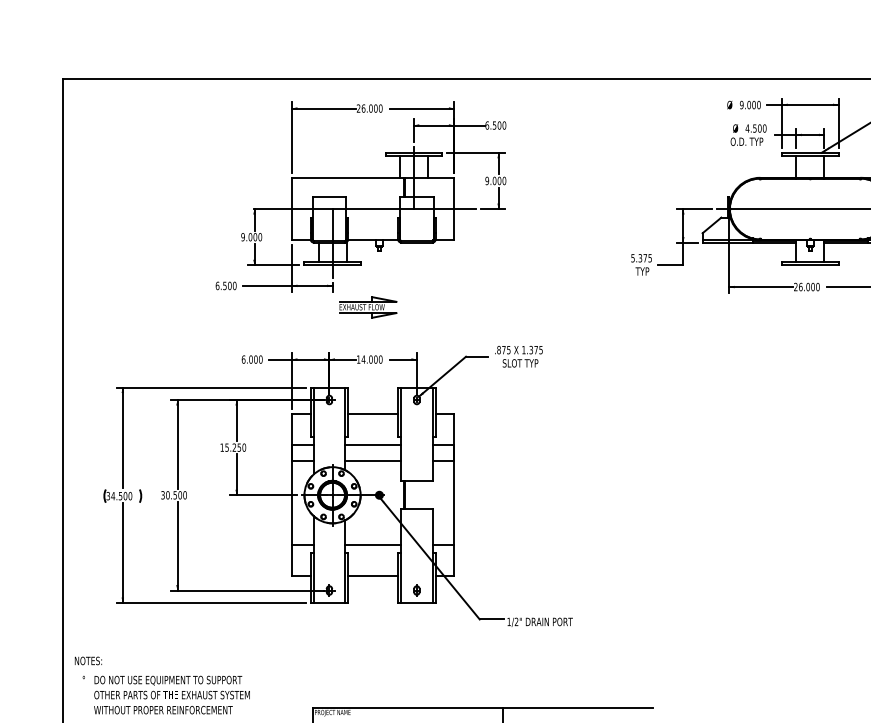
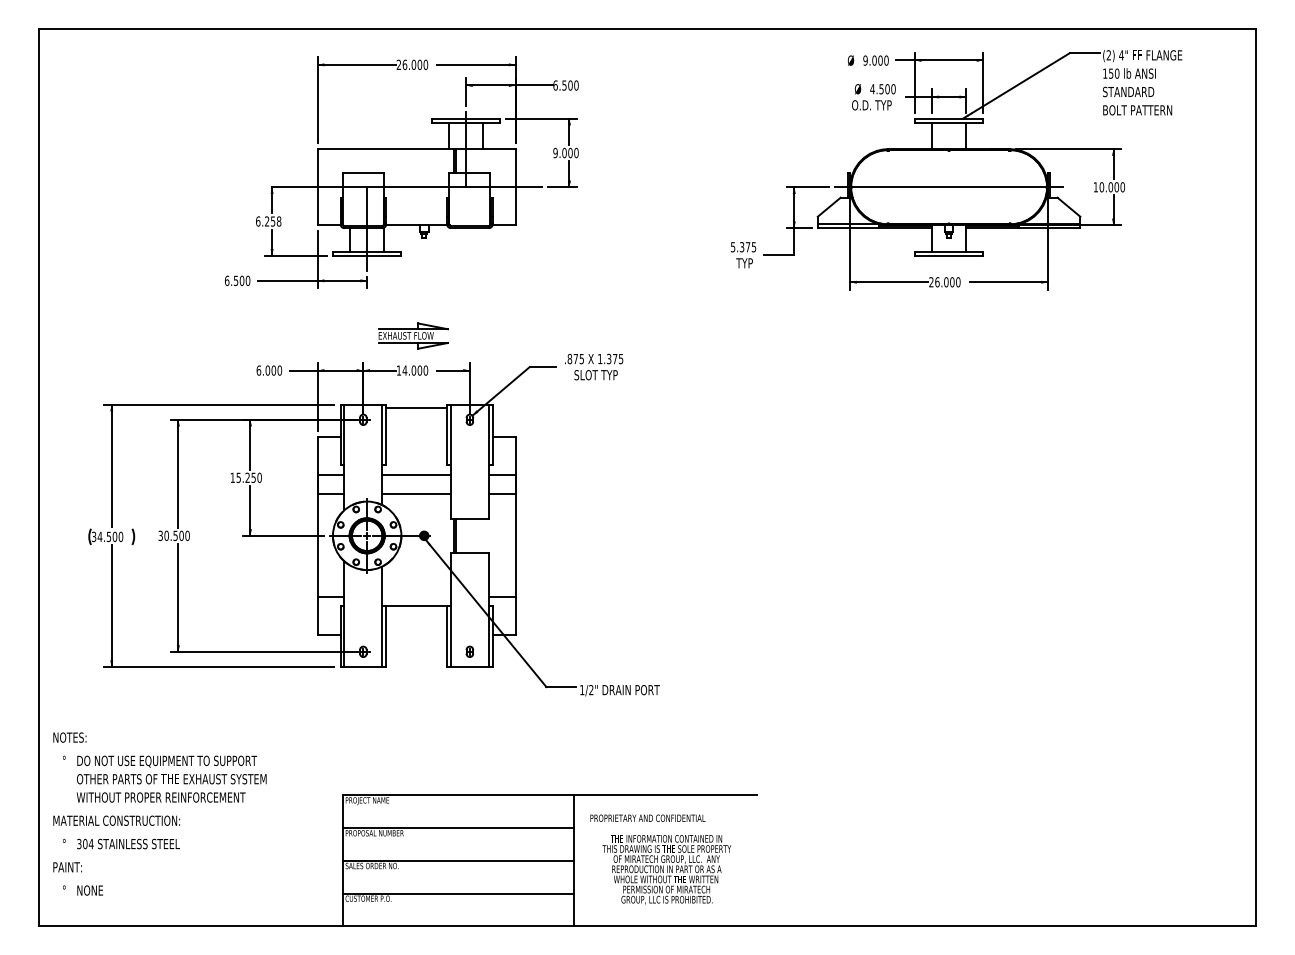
text: (251, 237) -> (268, 221), 9.000 -> 6.258
part: (368, 306) -> (413, 335), moved
line: (373, 413) -> (416, 407), moved
line: (373, 545) -> (416, 596), removed
line: (373, 576) -> (416, 605), moved

